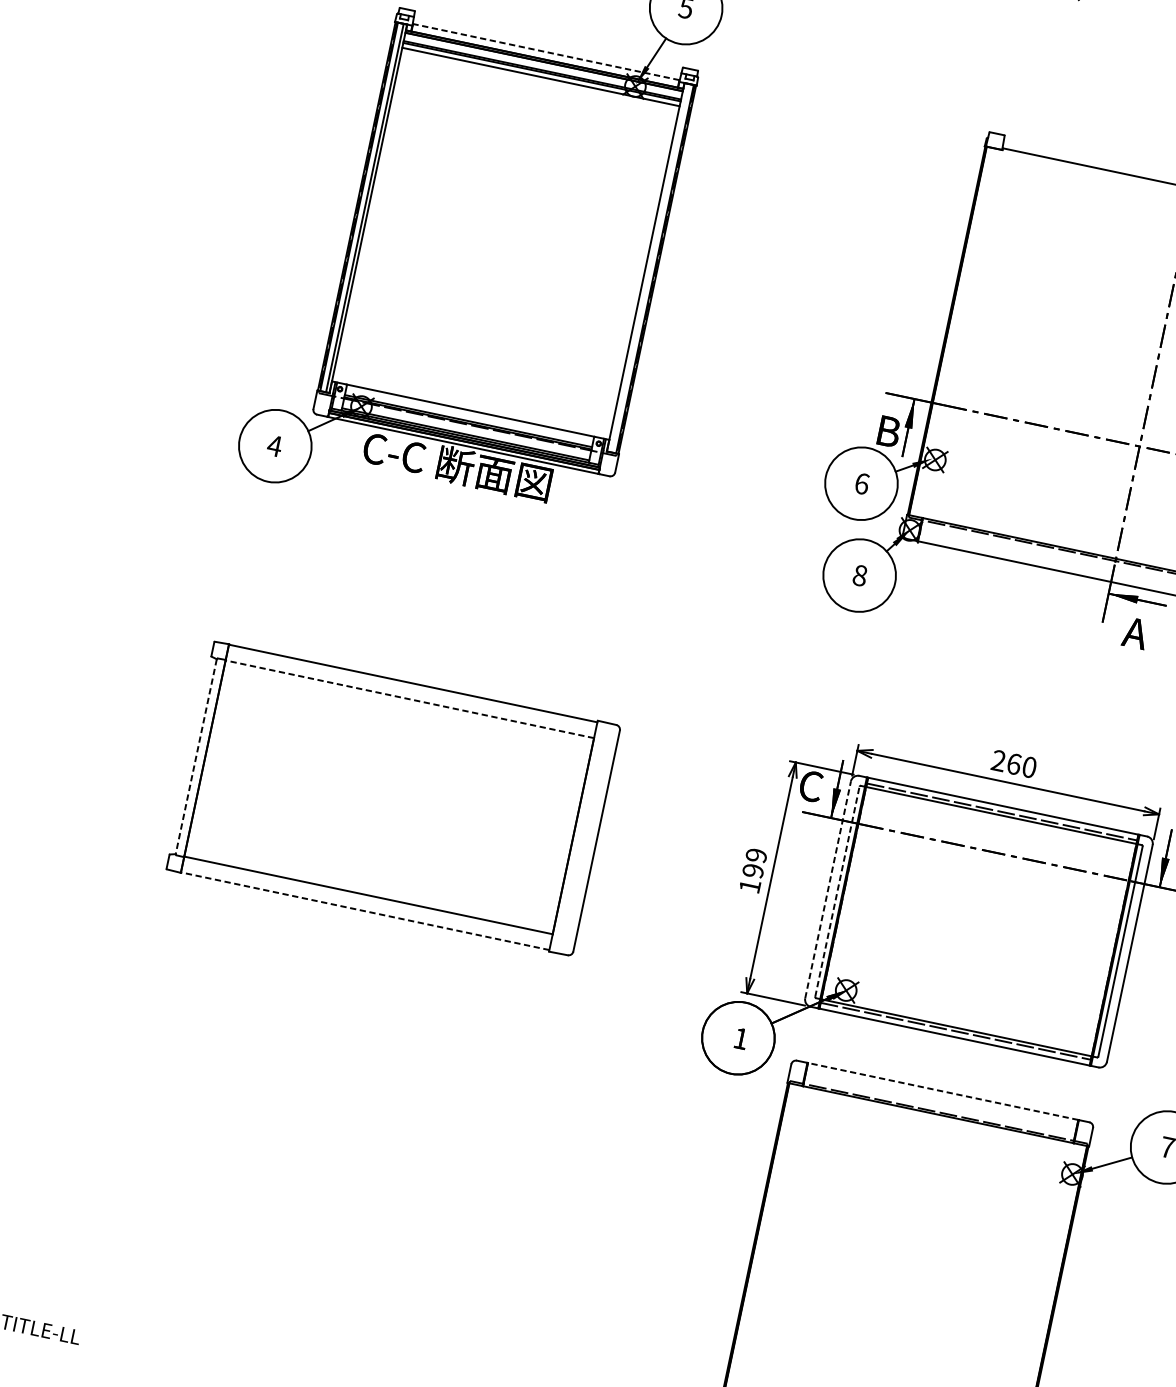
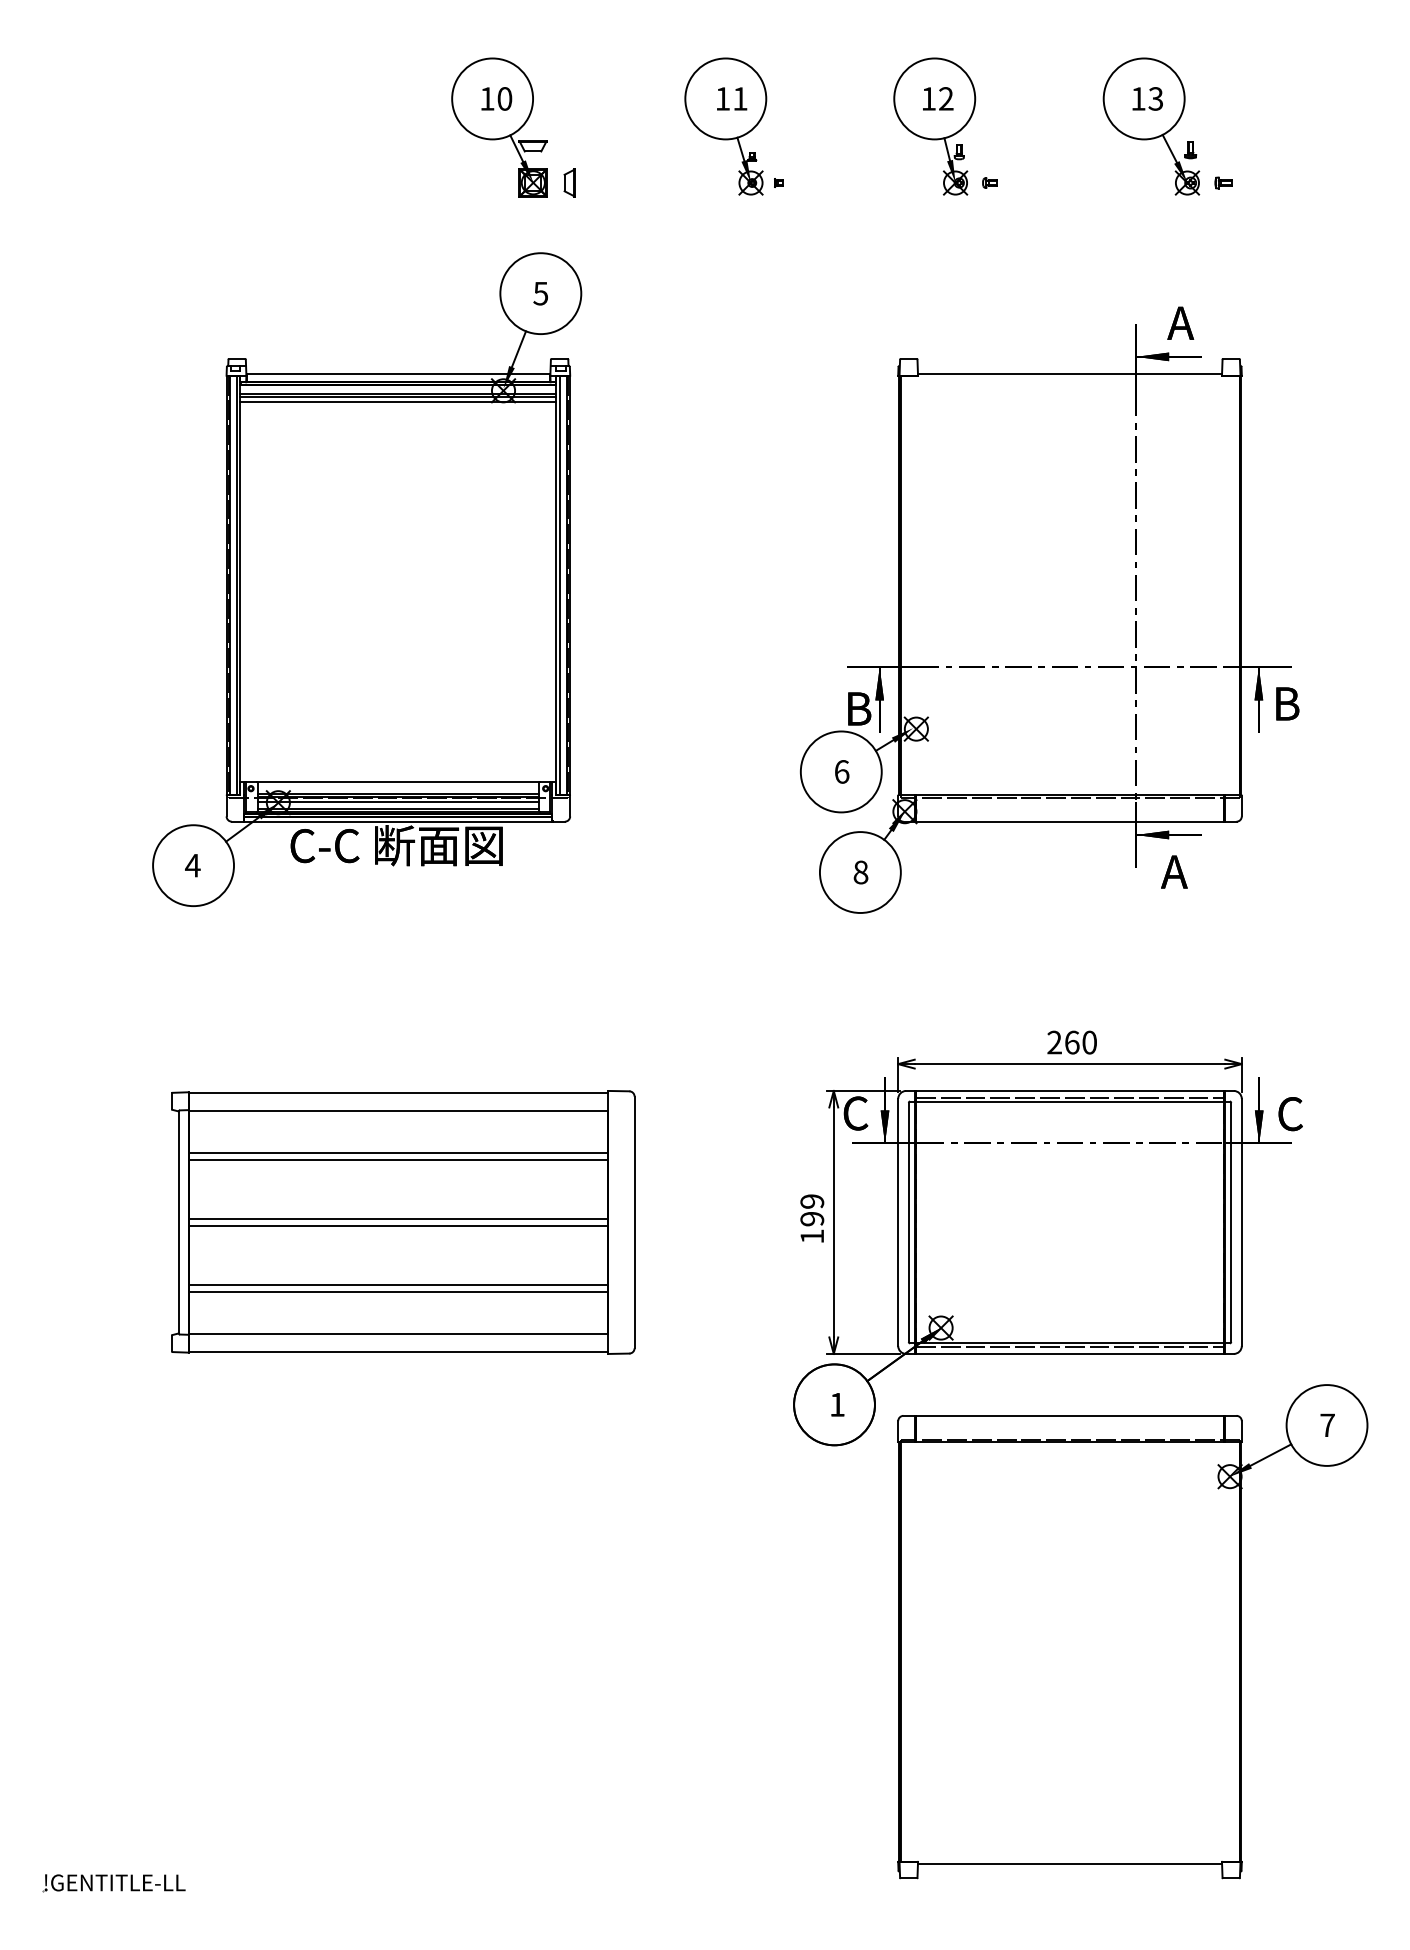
line: (546, 51) -> (398, 373), dashed -> solid
line: (649, 268) -> (560, 585), added
line: (467, 427) -> (398, 801), added
line: (410, 699) -> (398, 1110), dashed -> solid
line: (402, 735) -> (398, 1152), added
line: (400, 742) -> (398, 1160), added
line: (196, 756) -> (178, 1222), dashed -> solid
line: (390, 793) -> (398, 1218), added
line: (388, 800) -> (398, 1226), added
line: (377, 851) -> (398, 1284), added
line: (376, 858) -> (398, 1292), added
line: (828, 889) -> (898, 1222), dashed -> solid
line: (837, 891) -> (908, 1222), dashed -> solid
line: (365, 911) -> (398, 1352), dashed -> solid
line: (943, 1091) -> (1070, 1415), dashed -> solid

